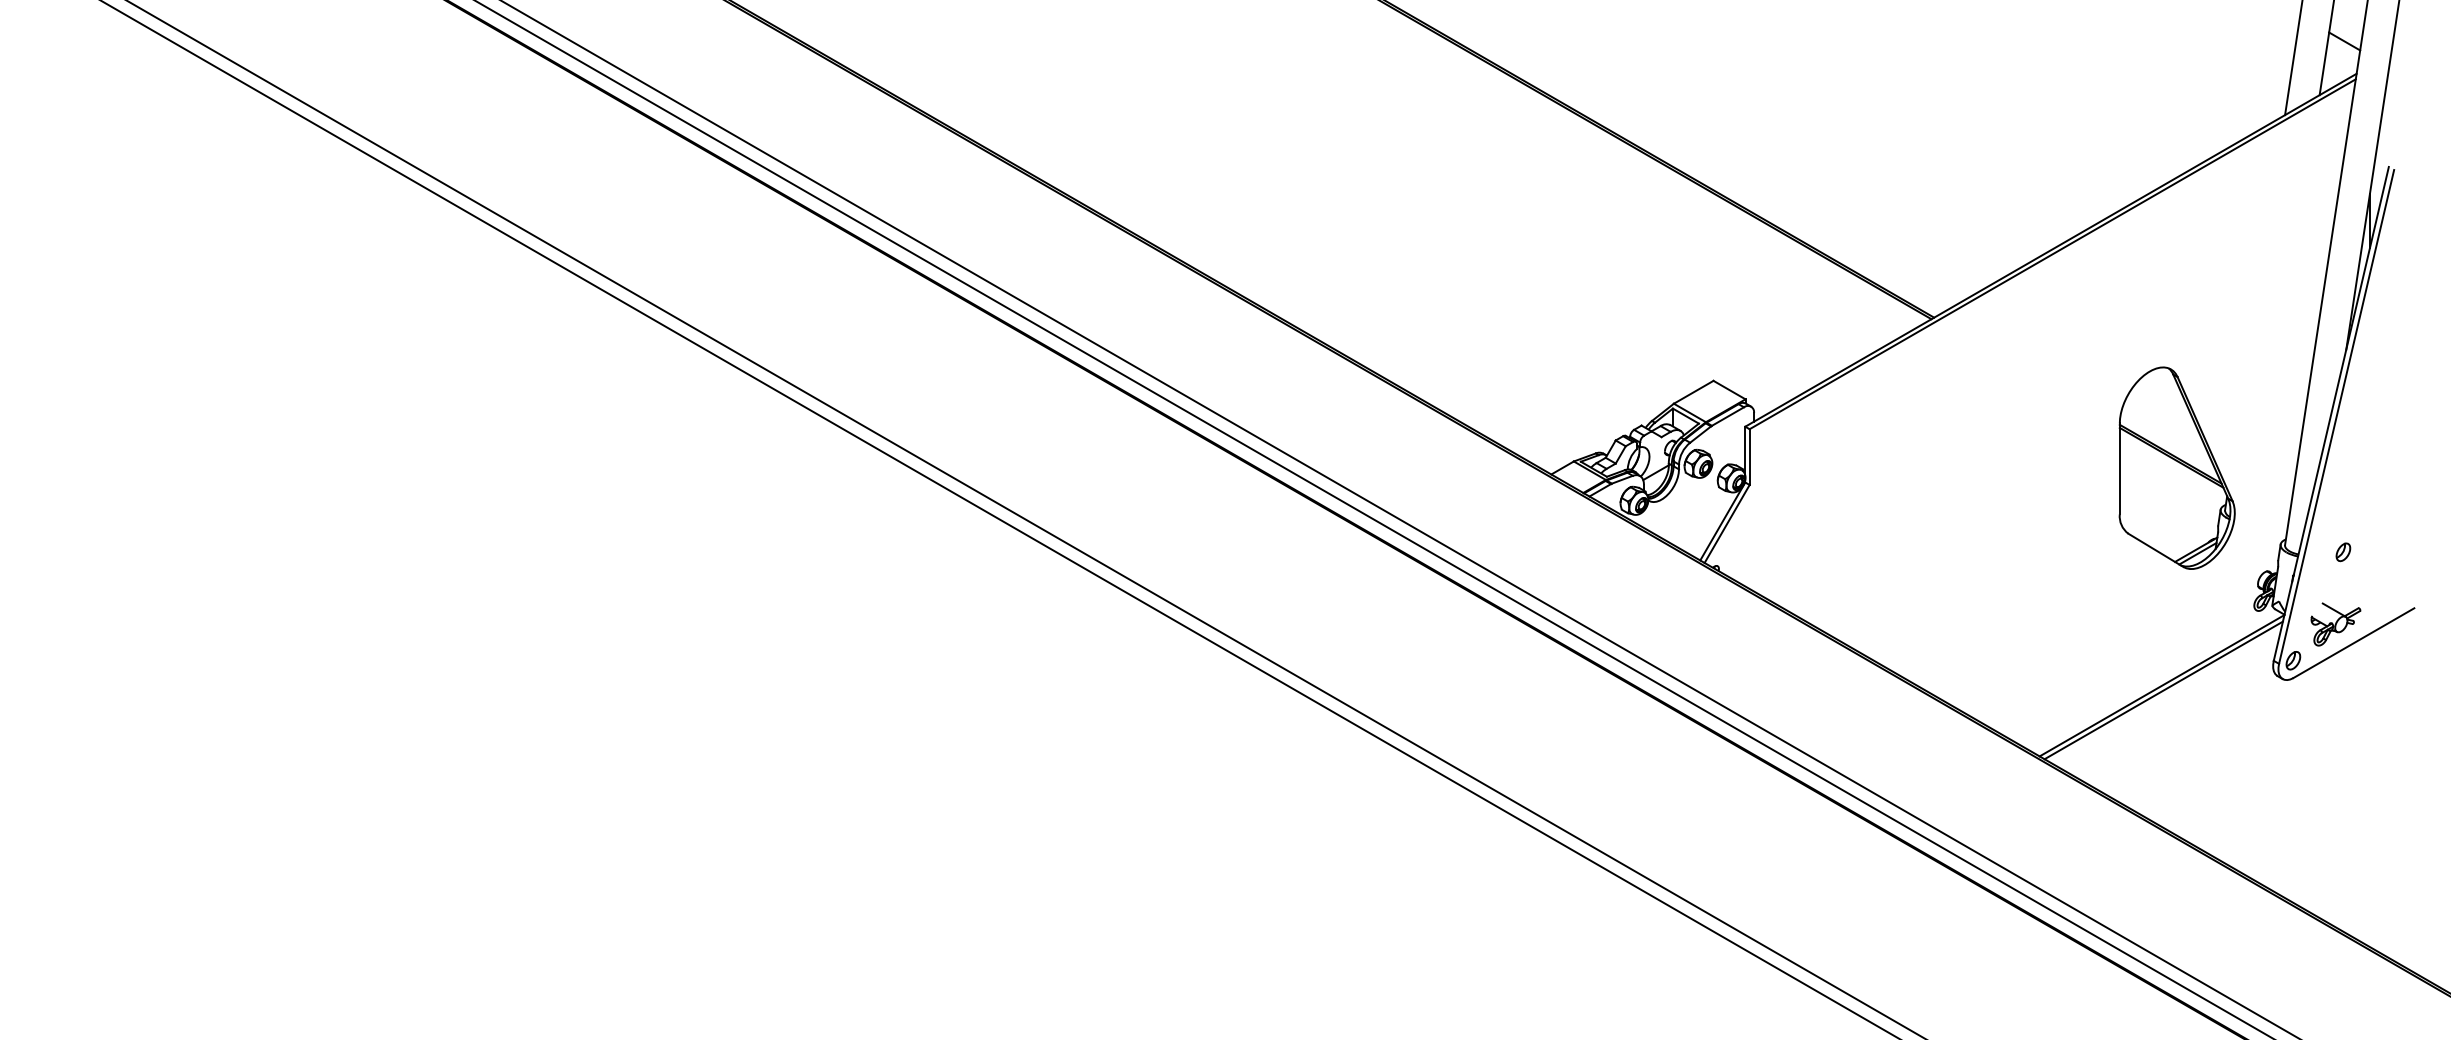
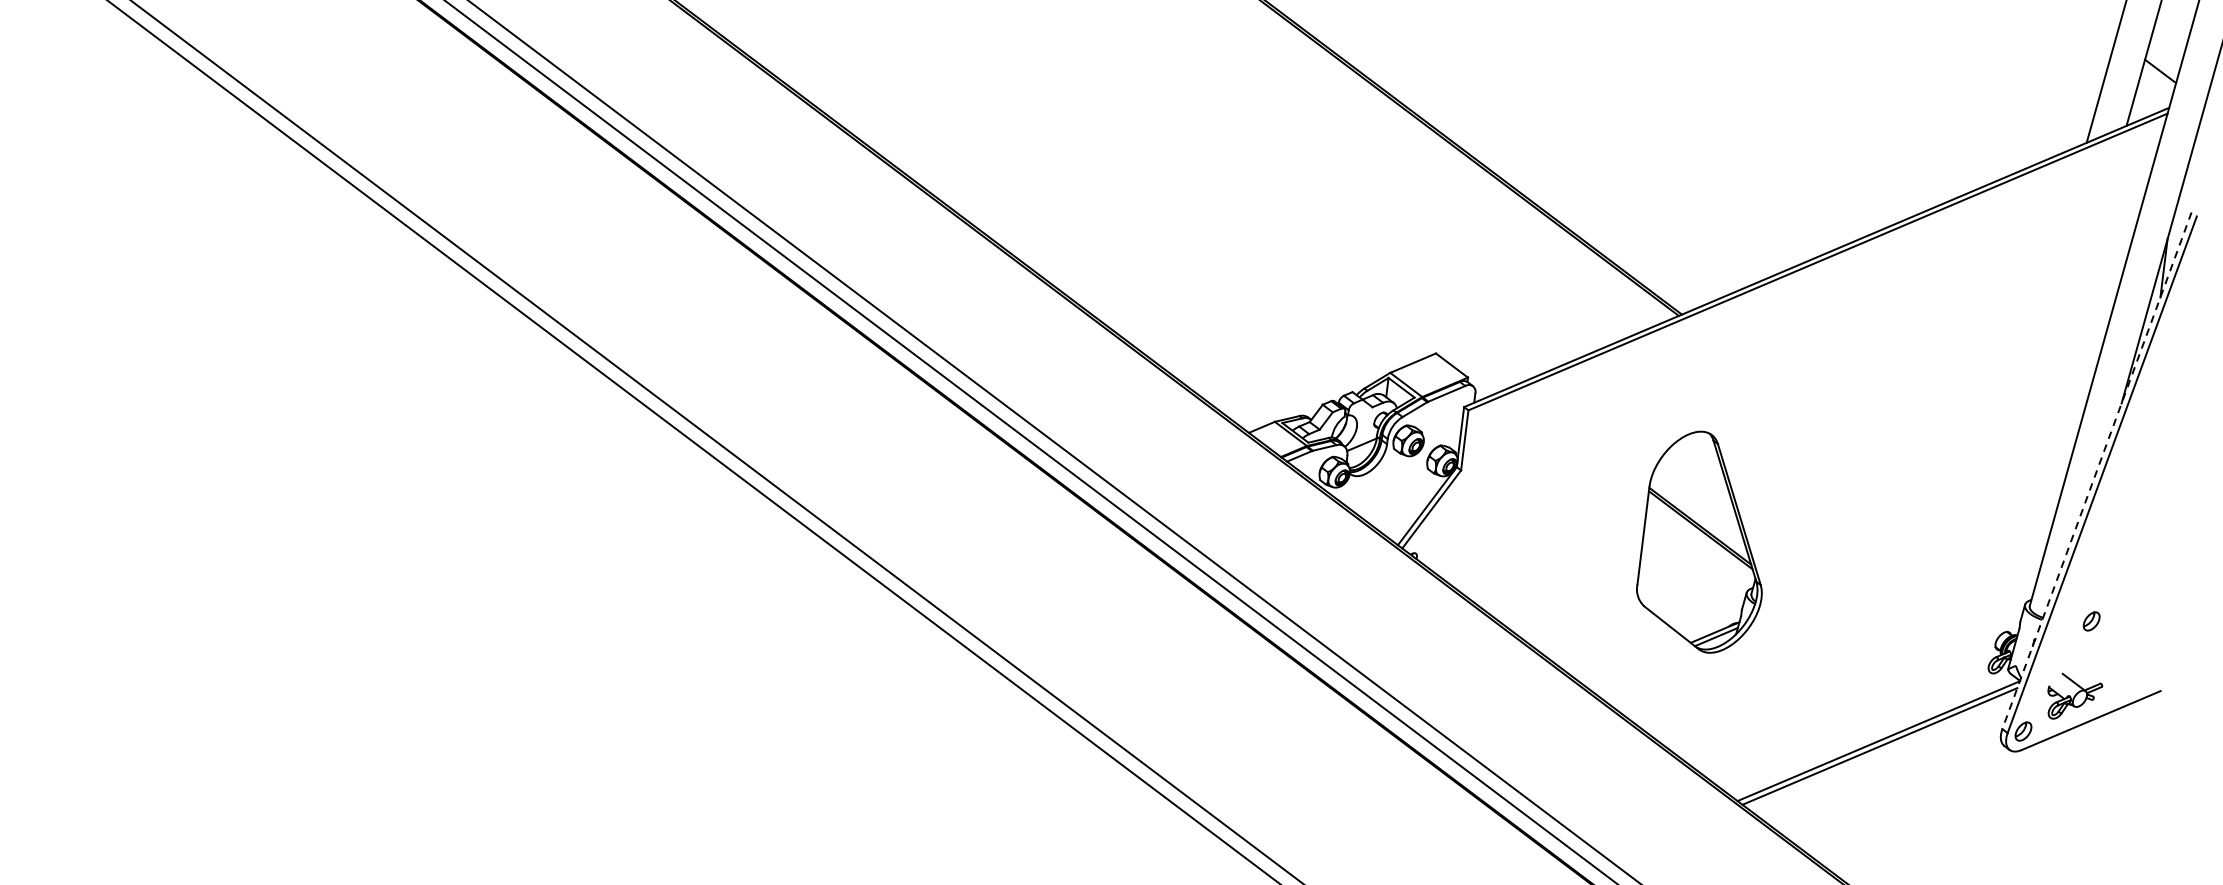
line: (2331, 413) -> (2097, 470), solid -> dashed
part: (2176, 467) -> (1704, 541), moved

